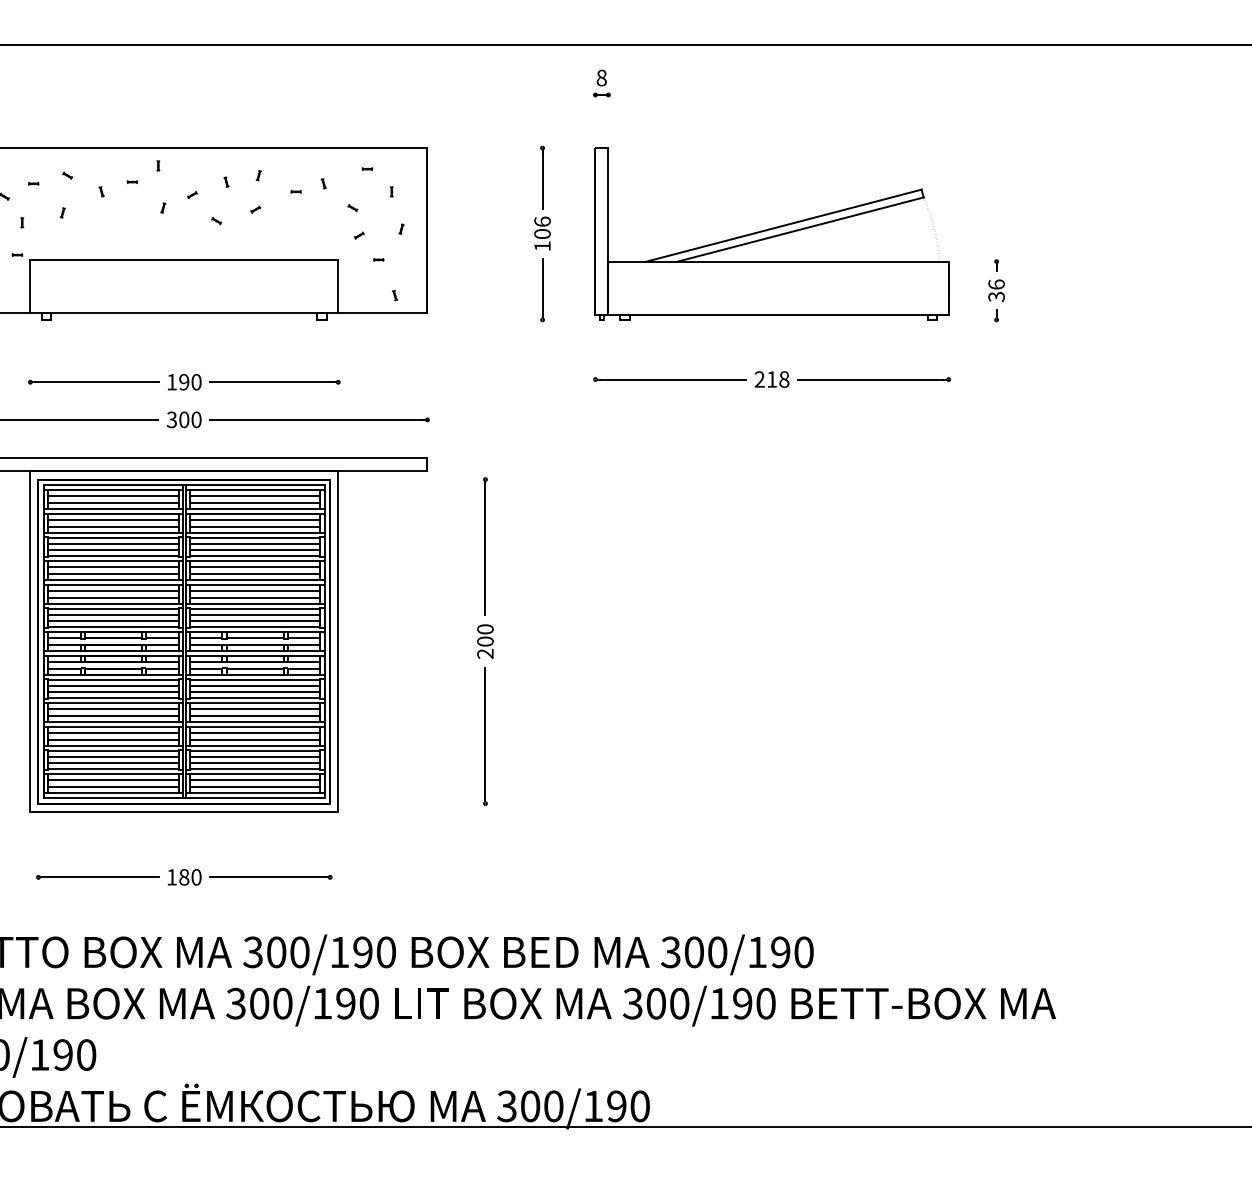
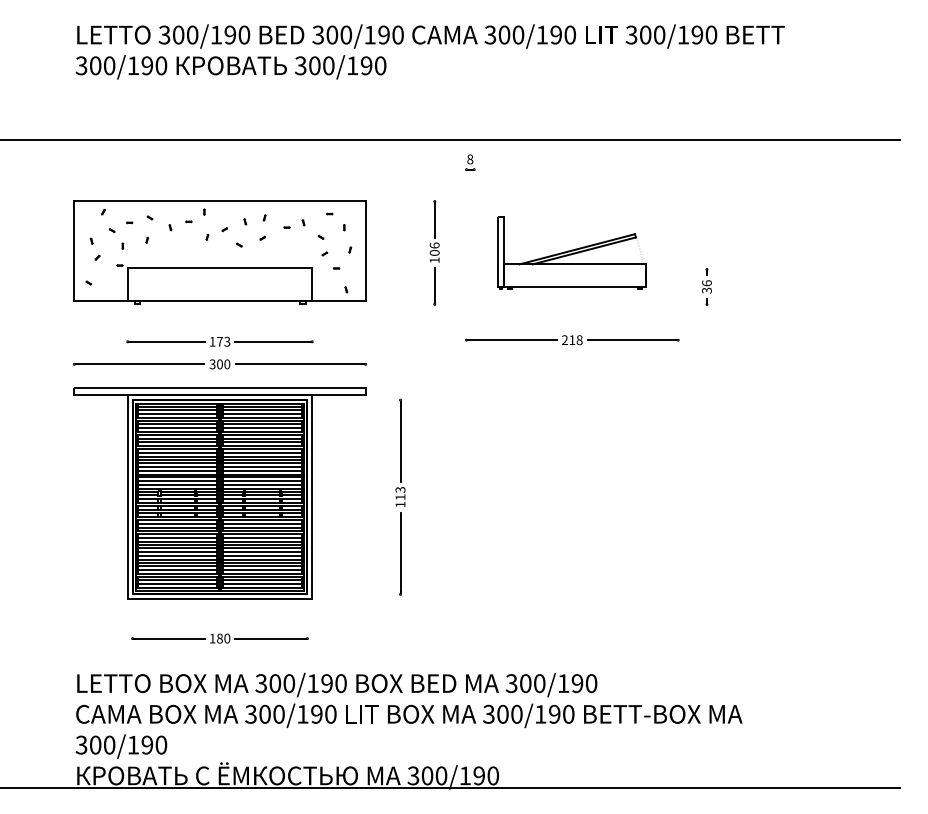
part: (770, 233) -> (571, 252), size x0.7
text: (190, 381) -> (223, 341), 190 -> 173
text: (485, 641) -> (400, 497), 200 -> 113

